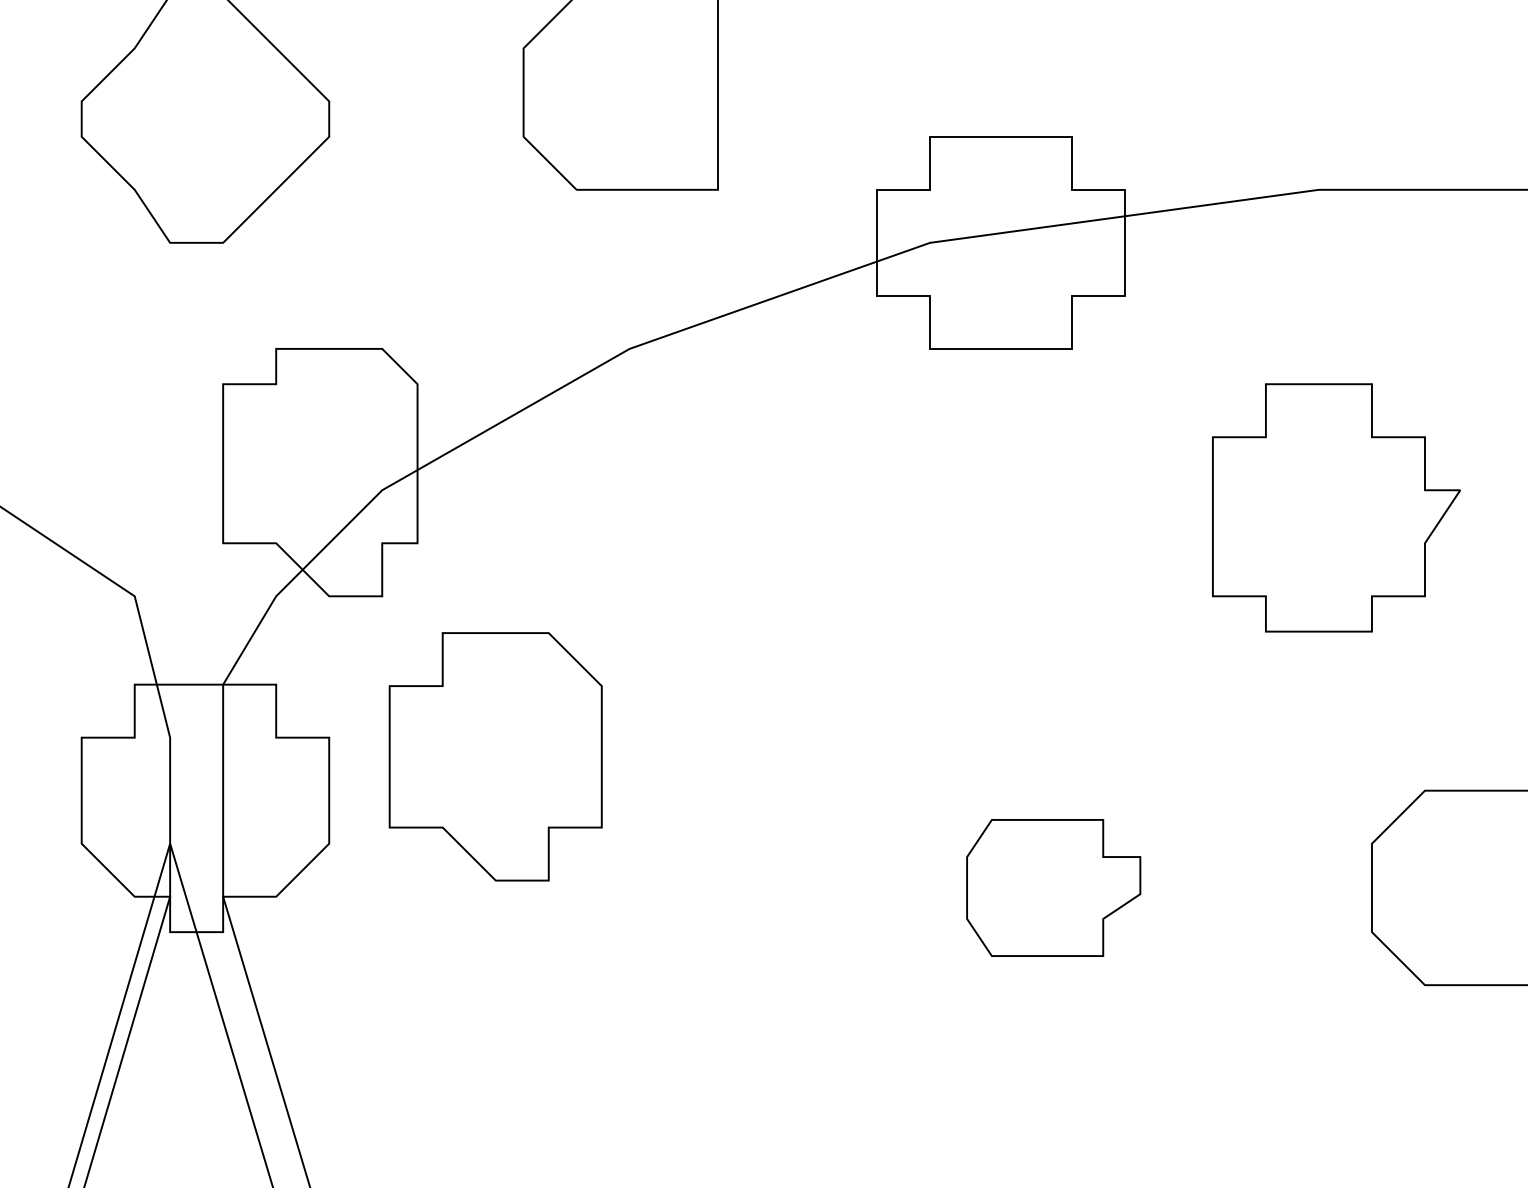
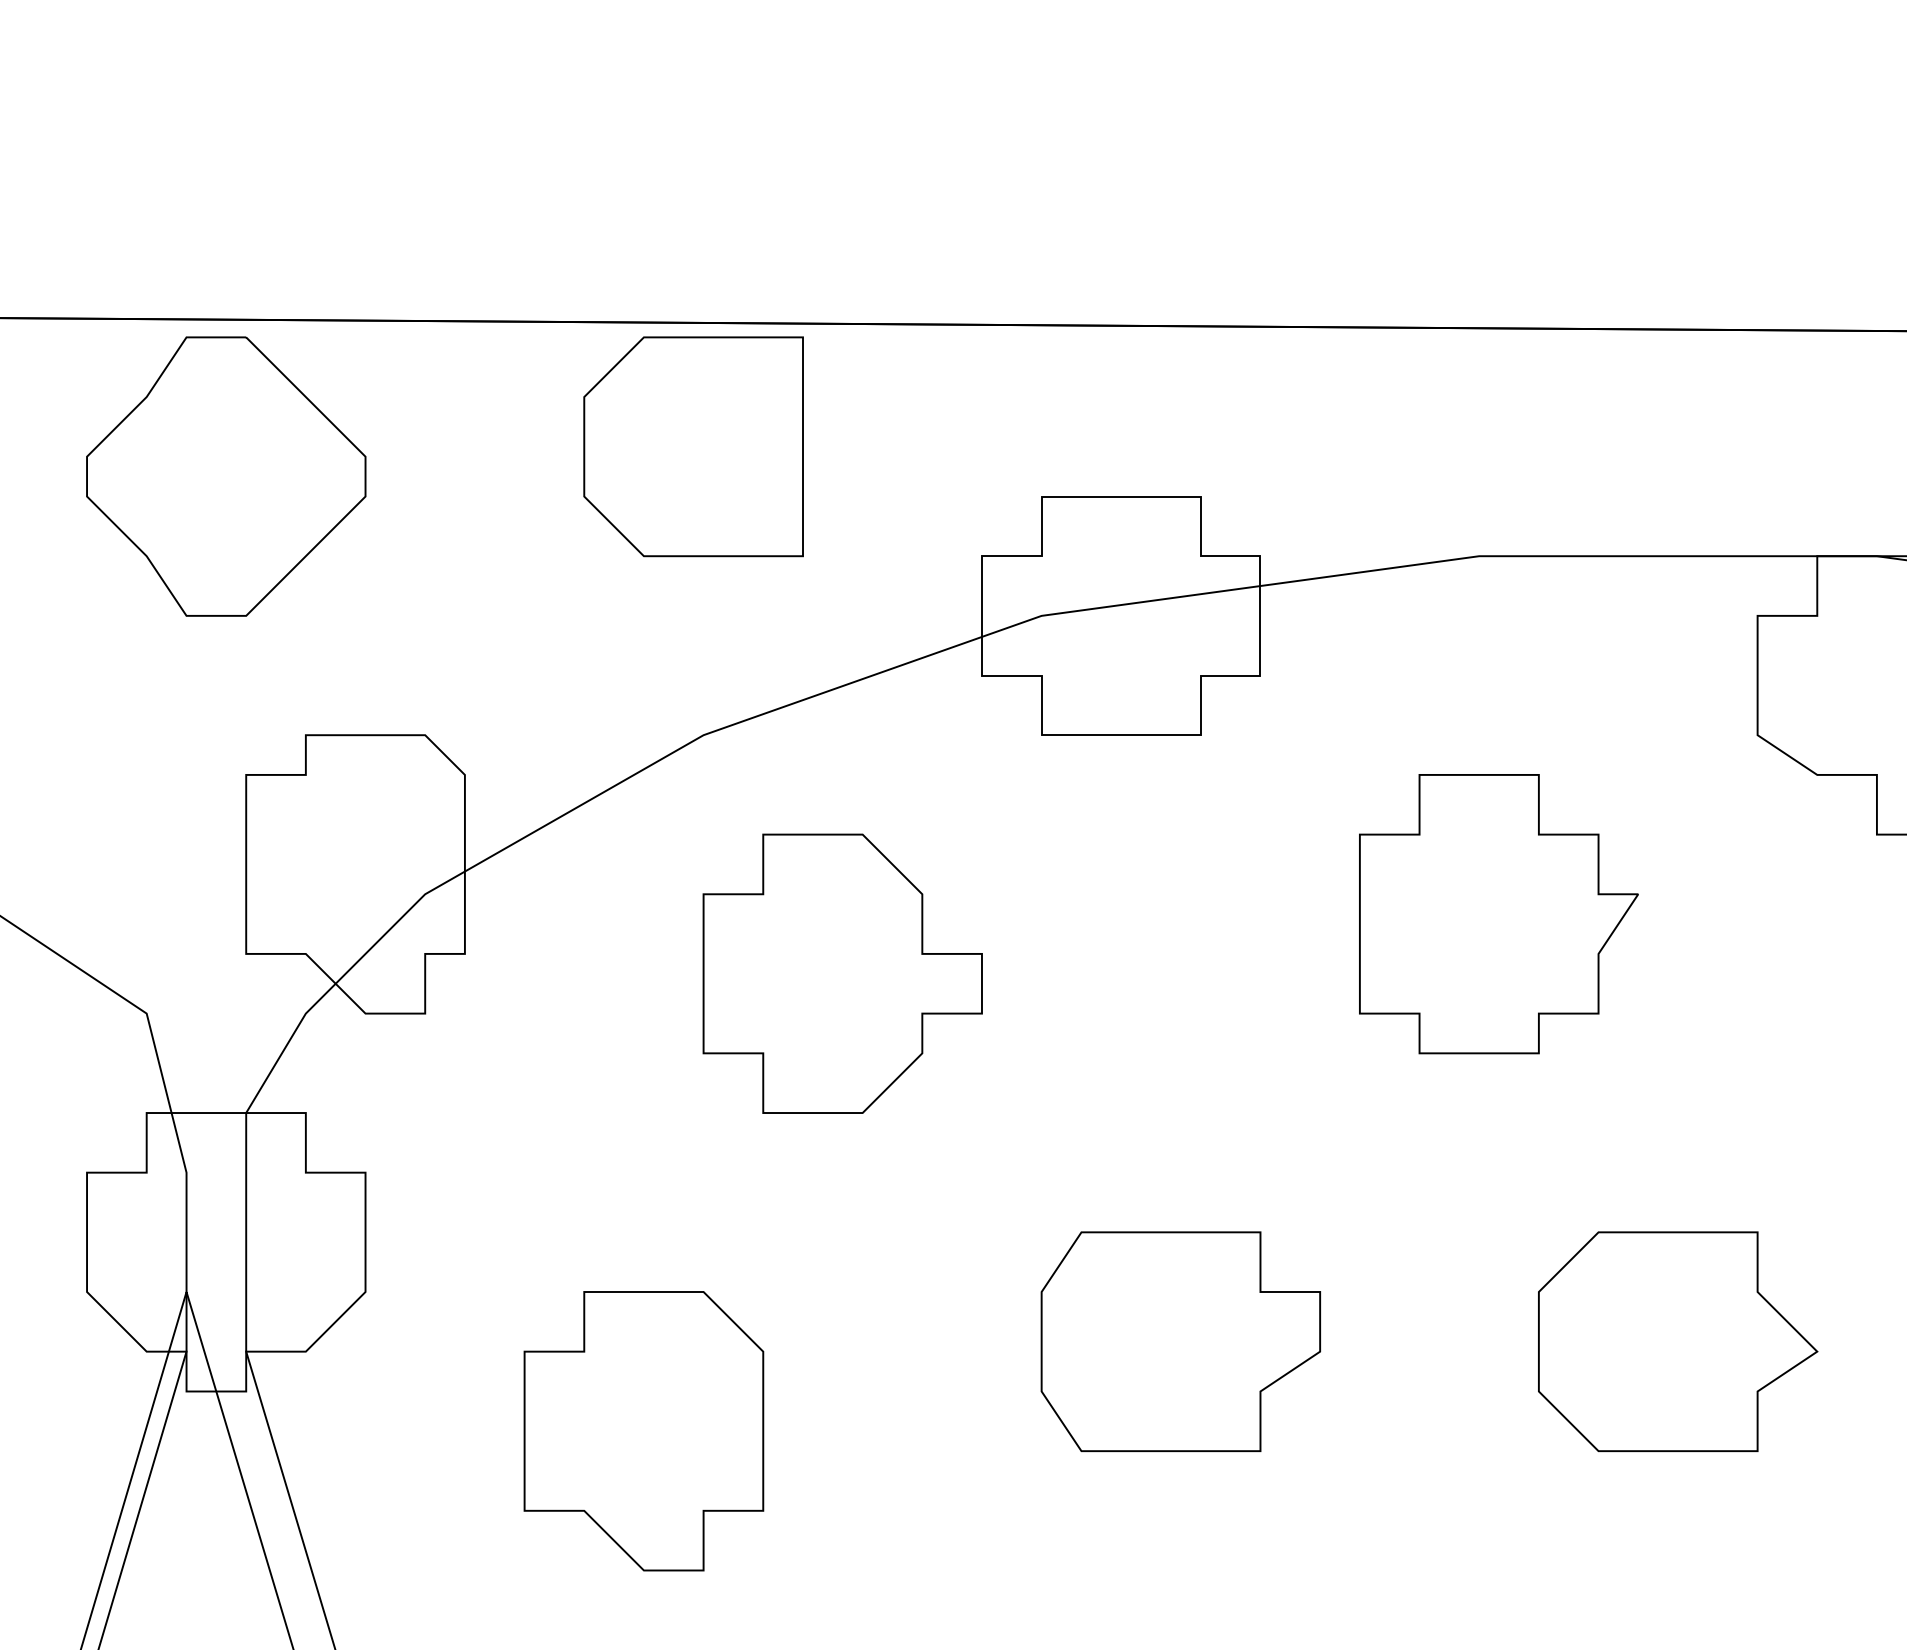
part: (753, 560) -> (842, 973), added
part: (495, 757) -> (643, 1431), moved
part: (1053, 887) -> (1180, 1341), size x1.43

